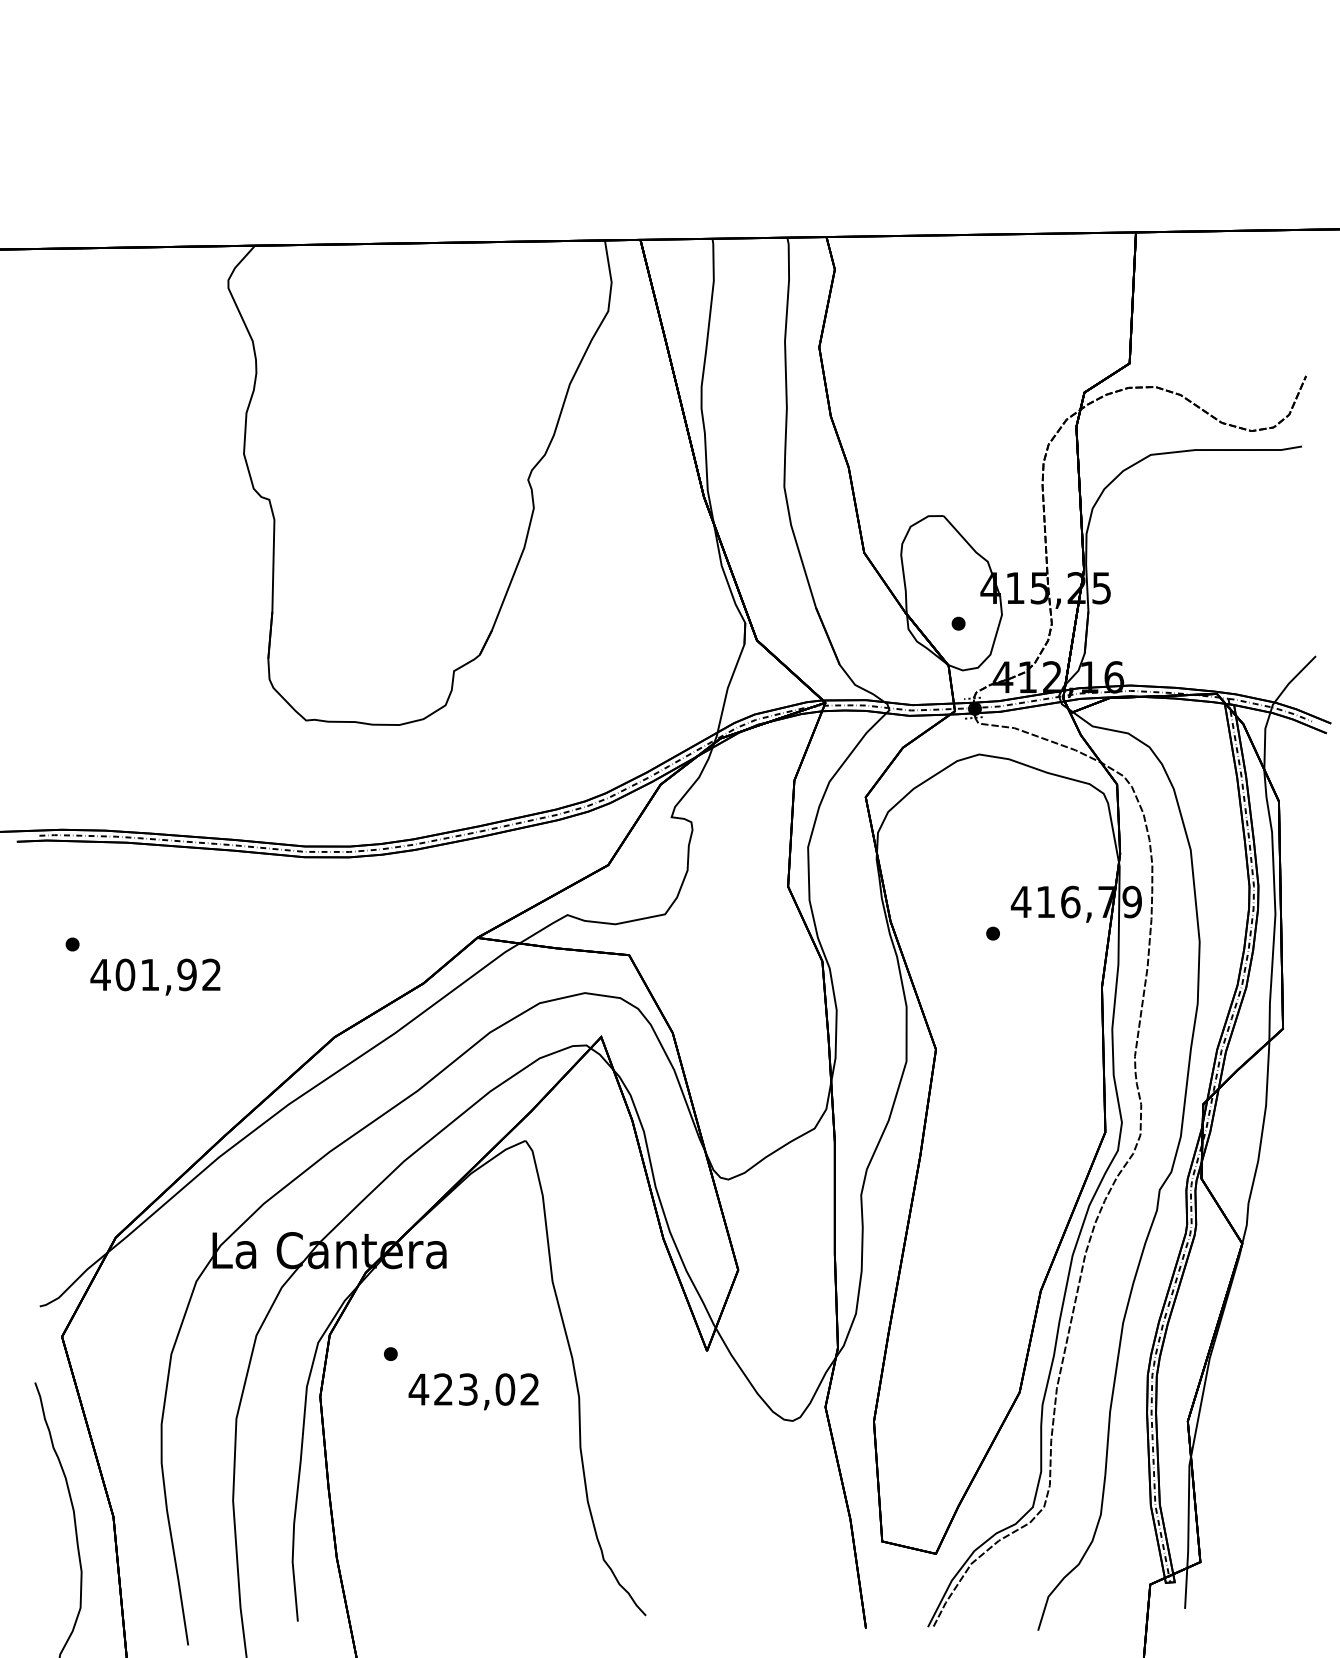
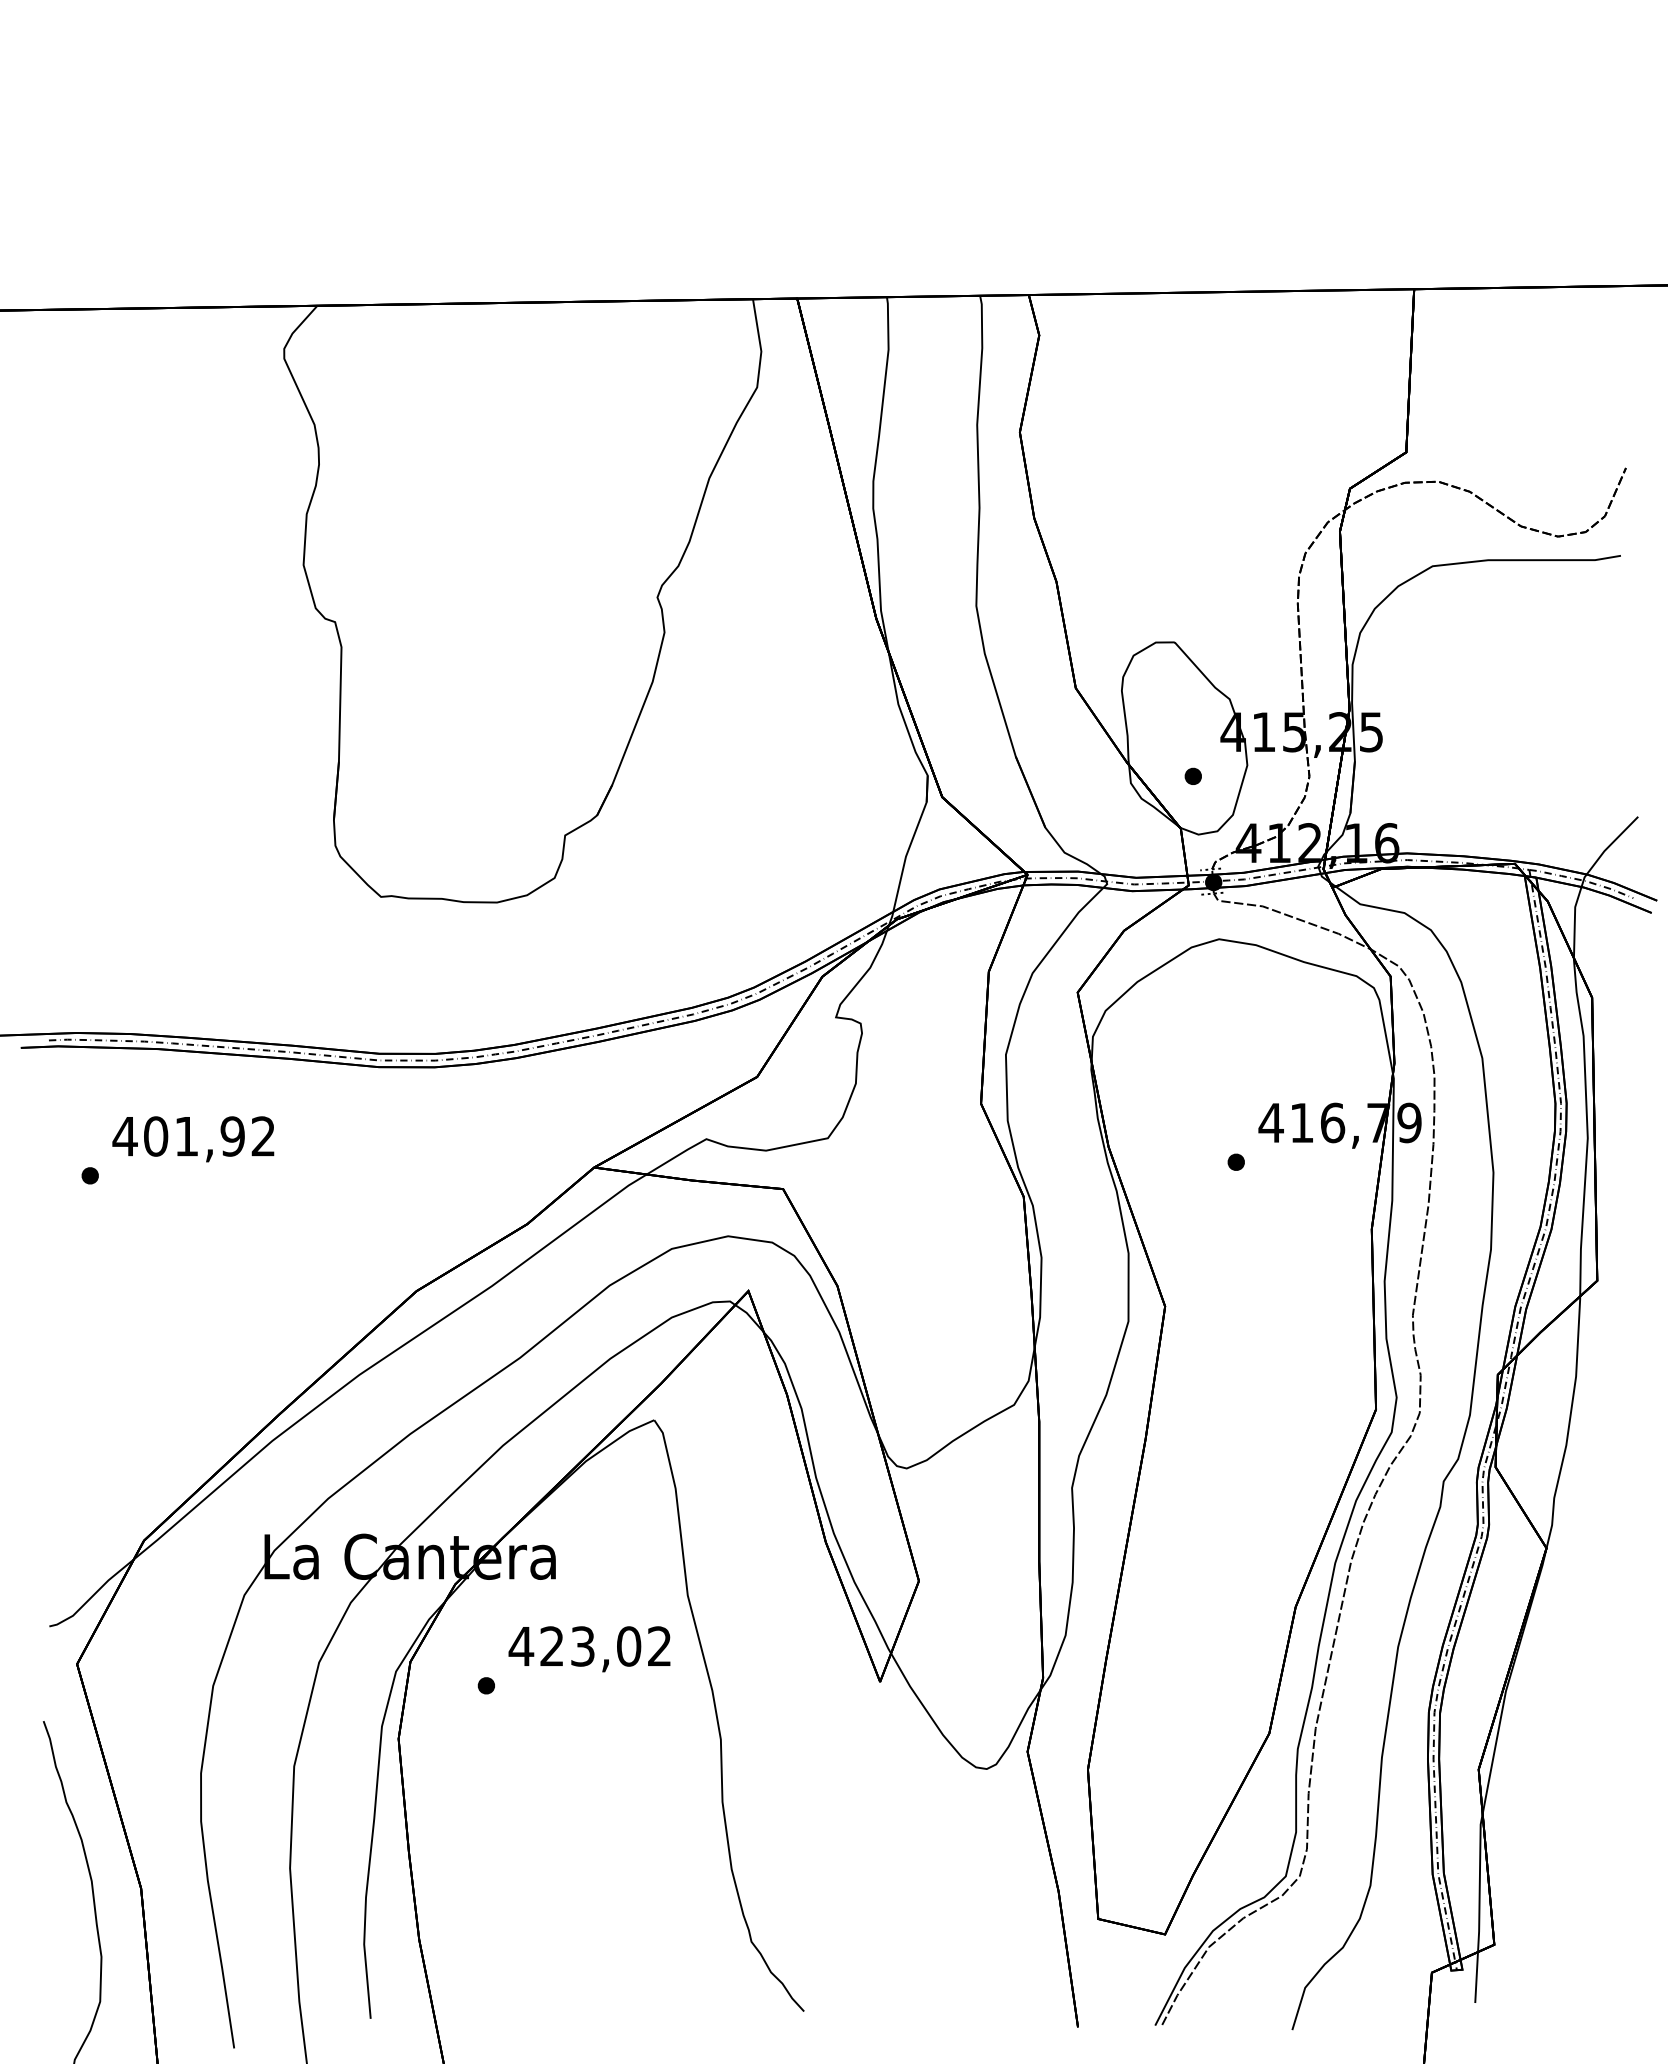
text: (155, 976) -> (193, 1138), moved
text: (473, 1391) -> (589, 1648), moved

